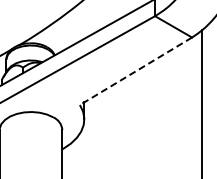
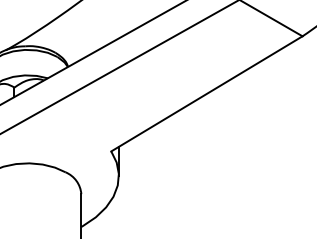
line: (135, 71) -> (206, 94), dashed -> solid

